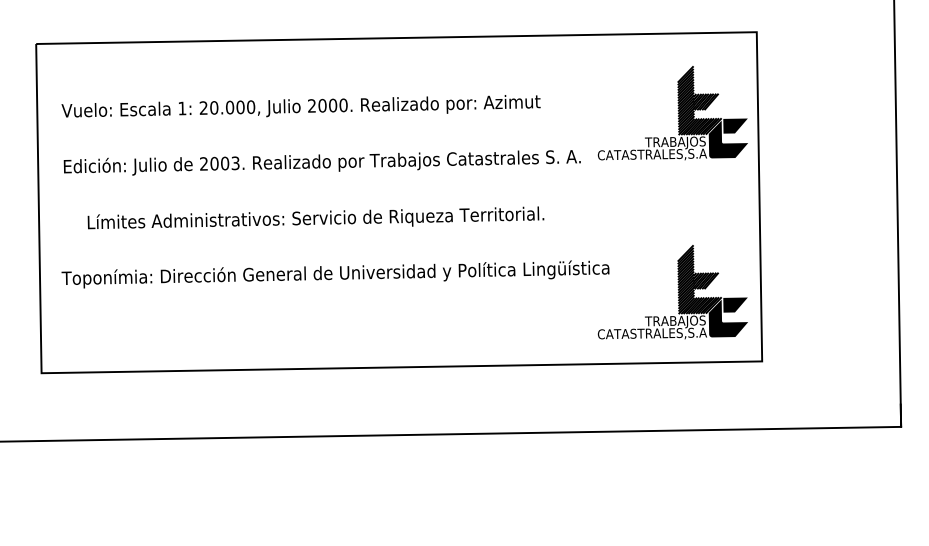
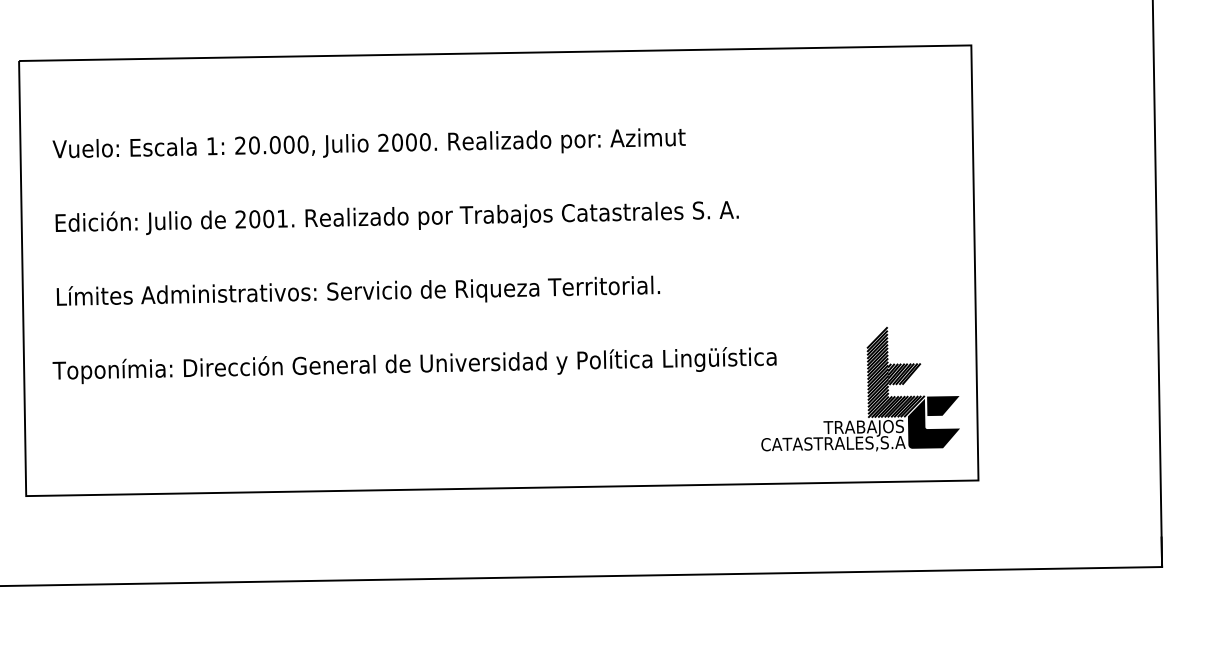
part: (672, 113) -> (859, 152), removed
text: (235, 163) -> (282, 218), 2003. -> 2001.
text: (315, 217) -> (357, 290), moved

